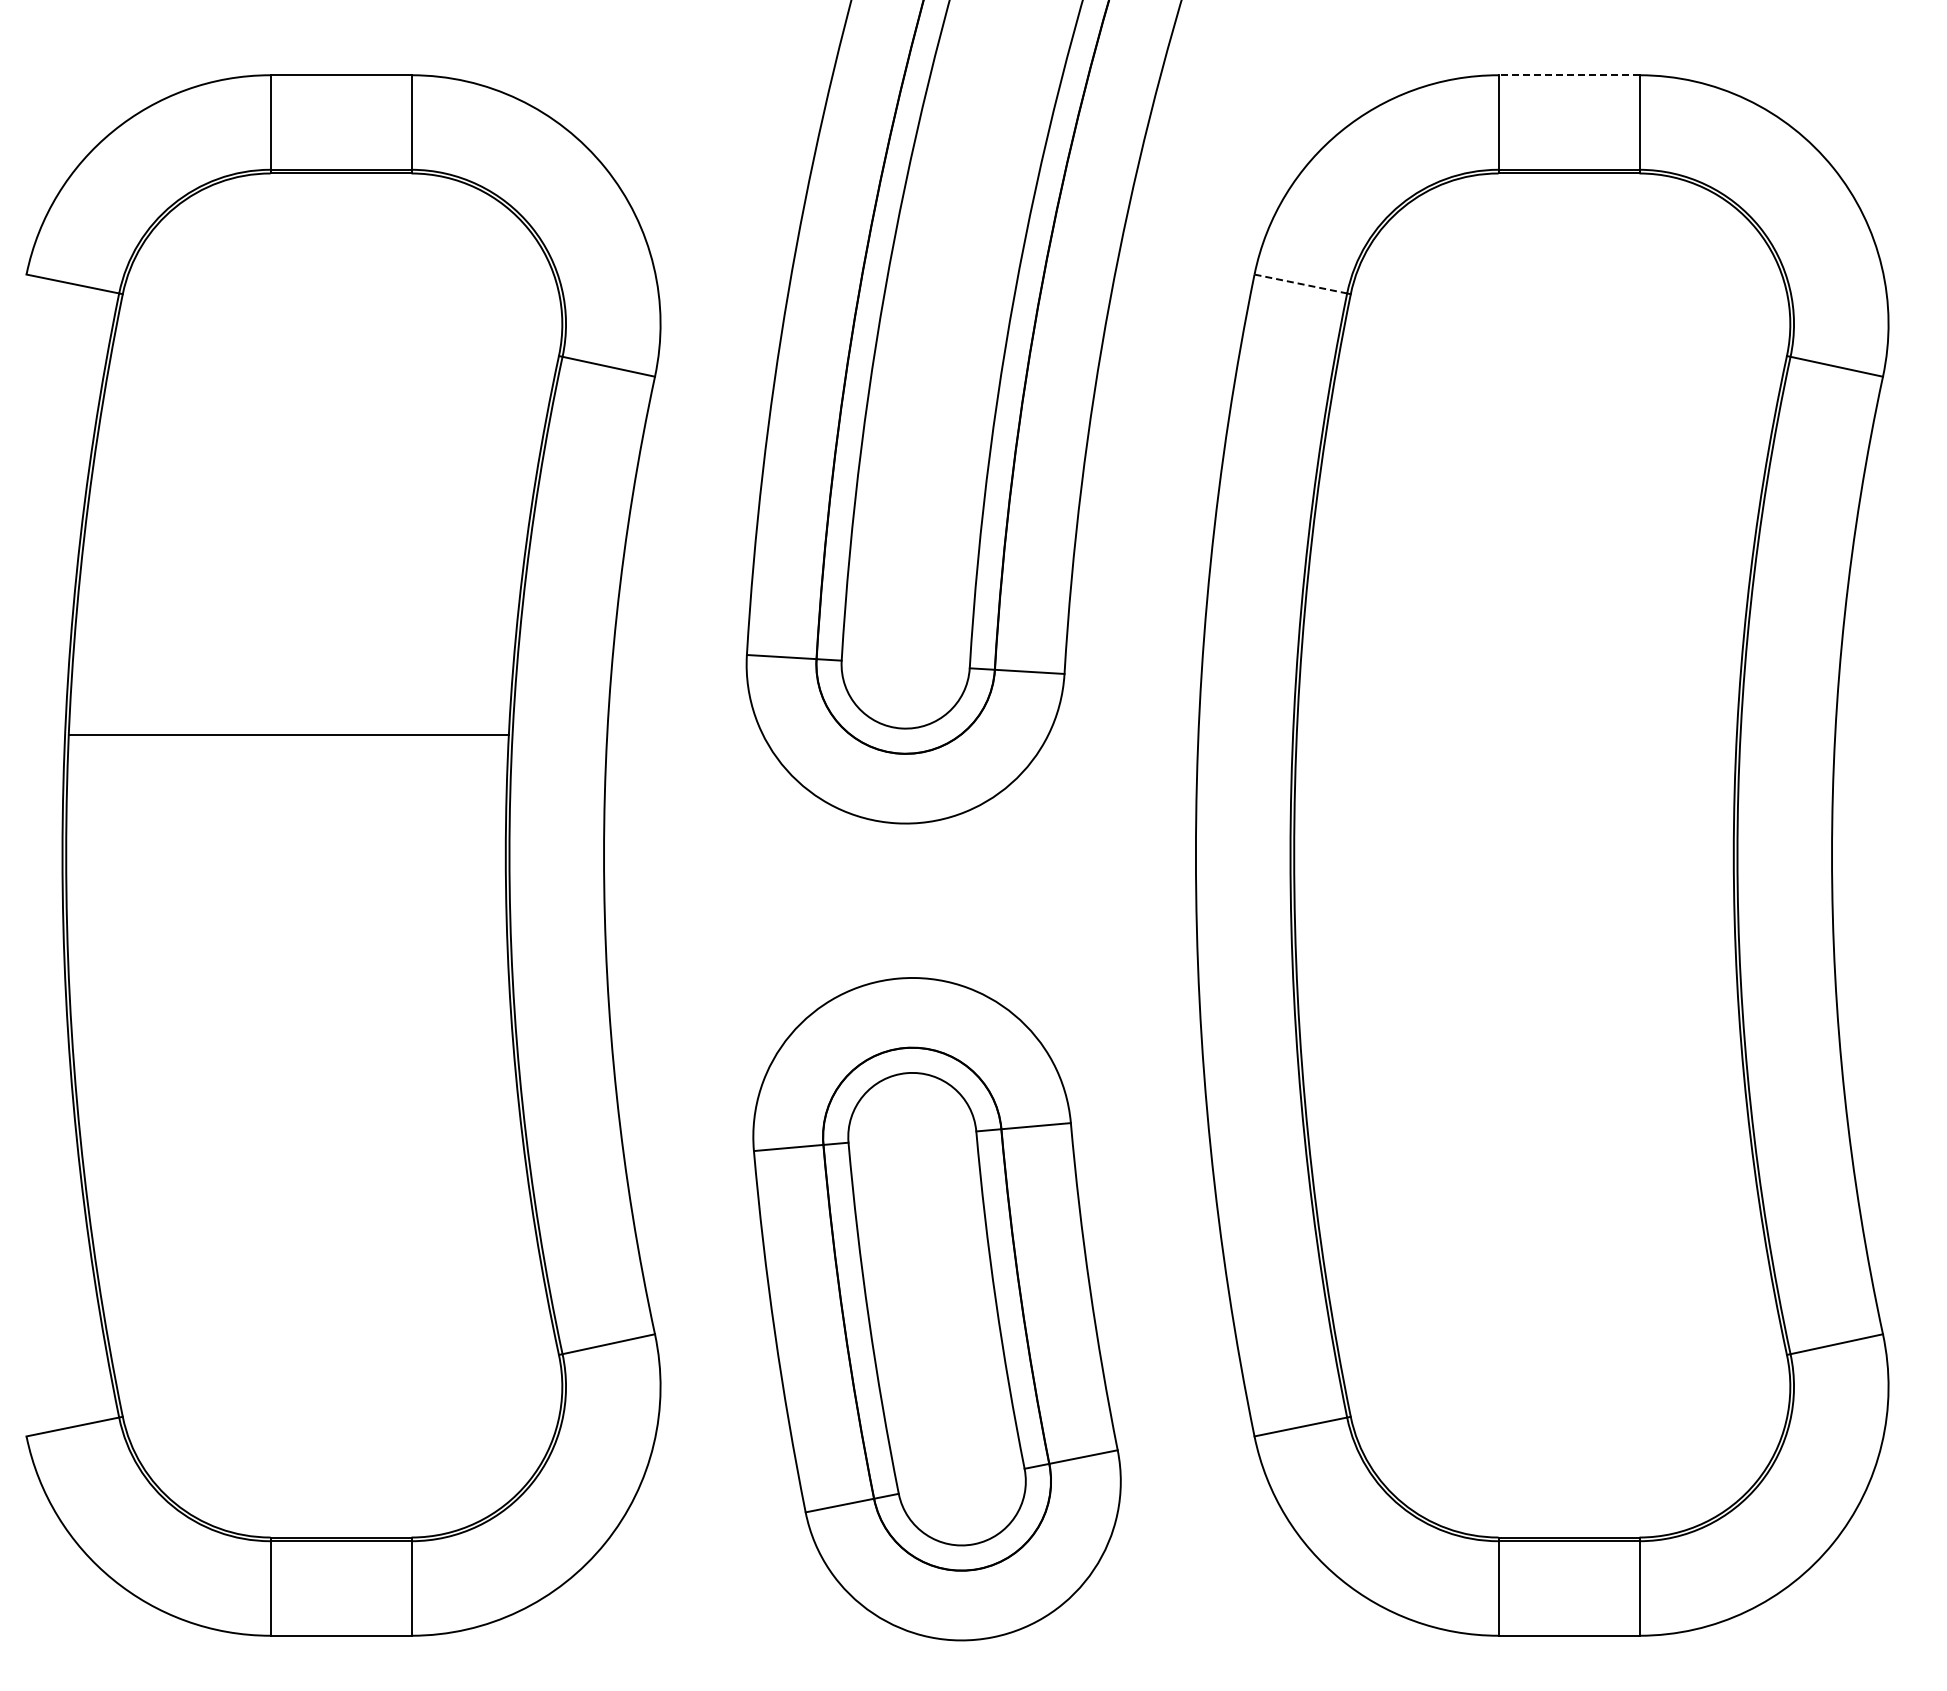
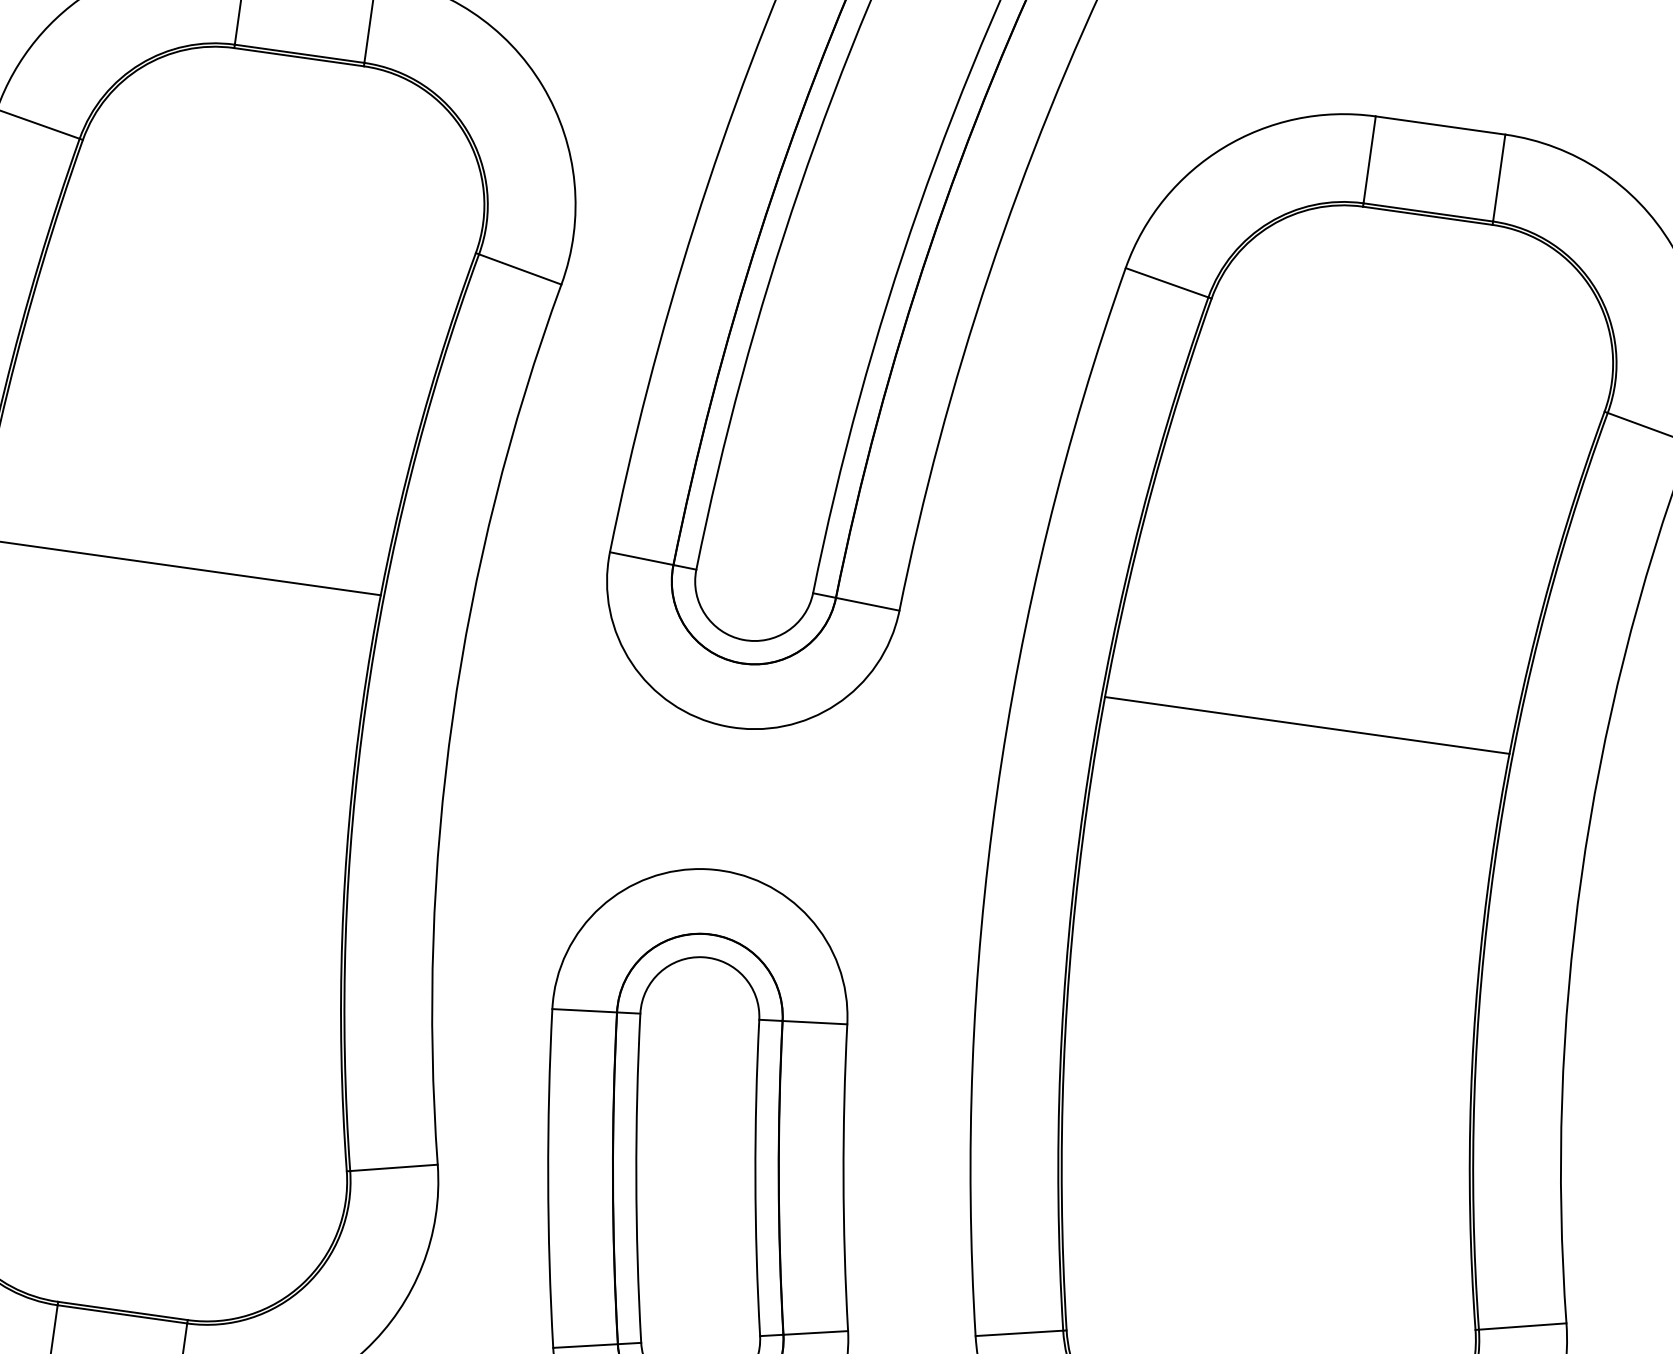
line: (1568, 75) -> (1440, 125), dashed -> solid
line: (1301, 284) -> (1167, 283), dashed -> solid
line: (1516, 735) -> (1306, 725), added

